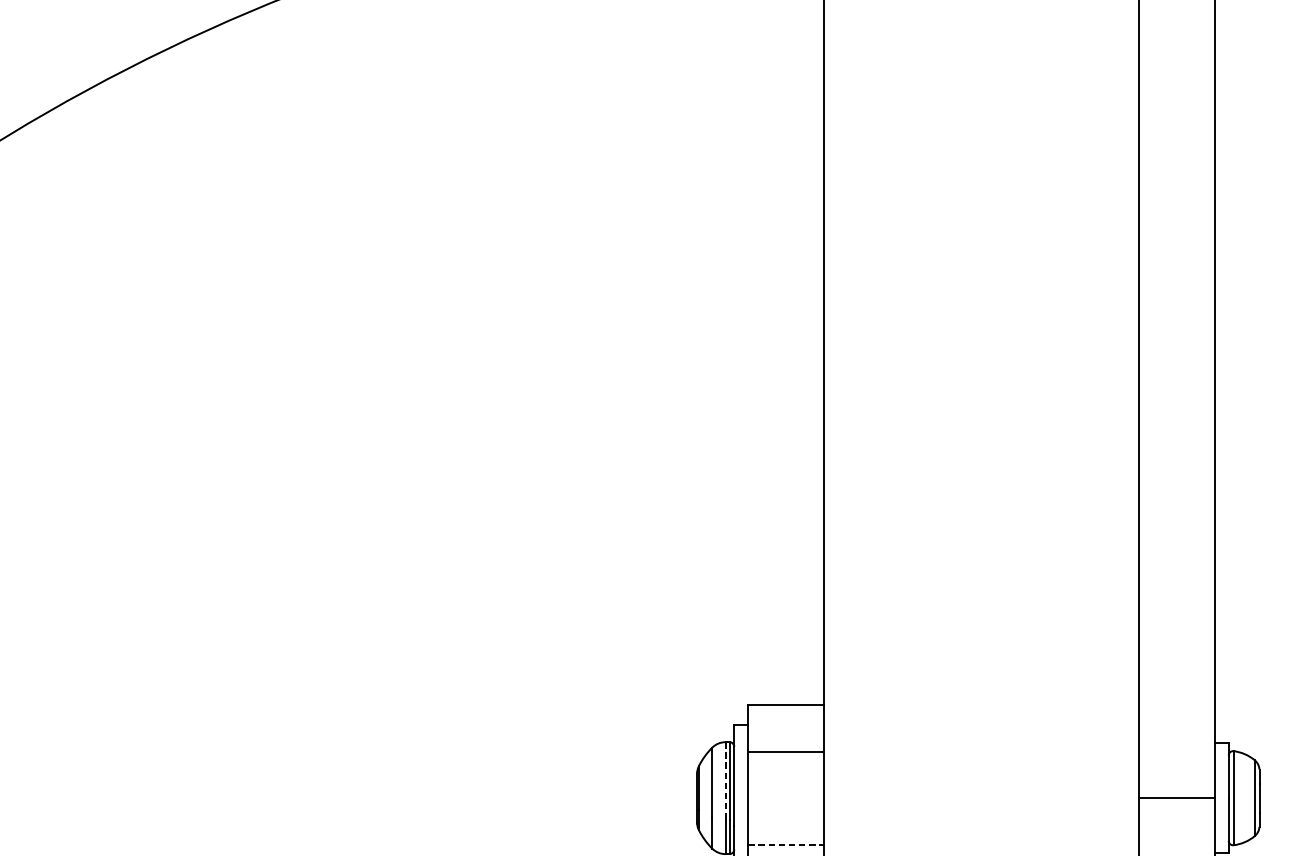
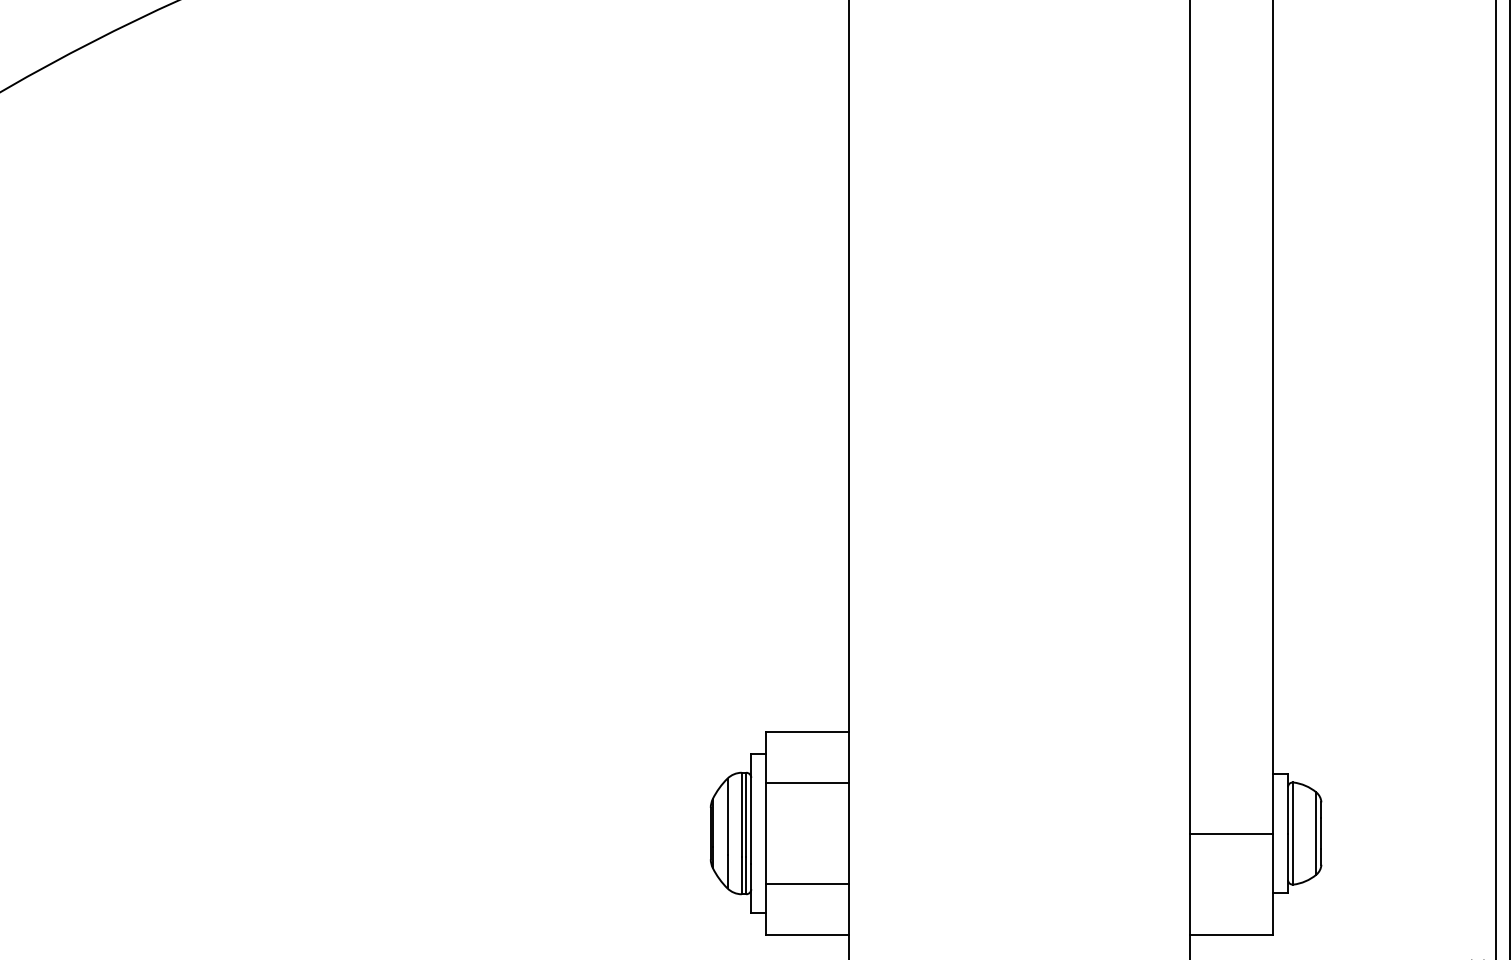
line: (725, 781) -> (741, 815), dashed -> solid
line: (786, 845) -> (808, 884), dashed -> solid

